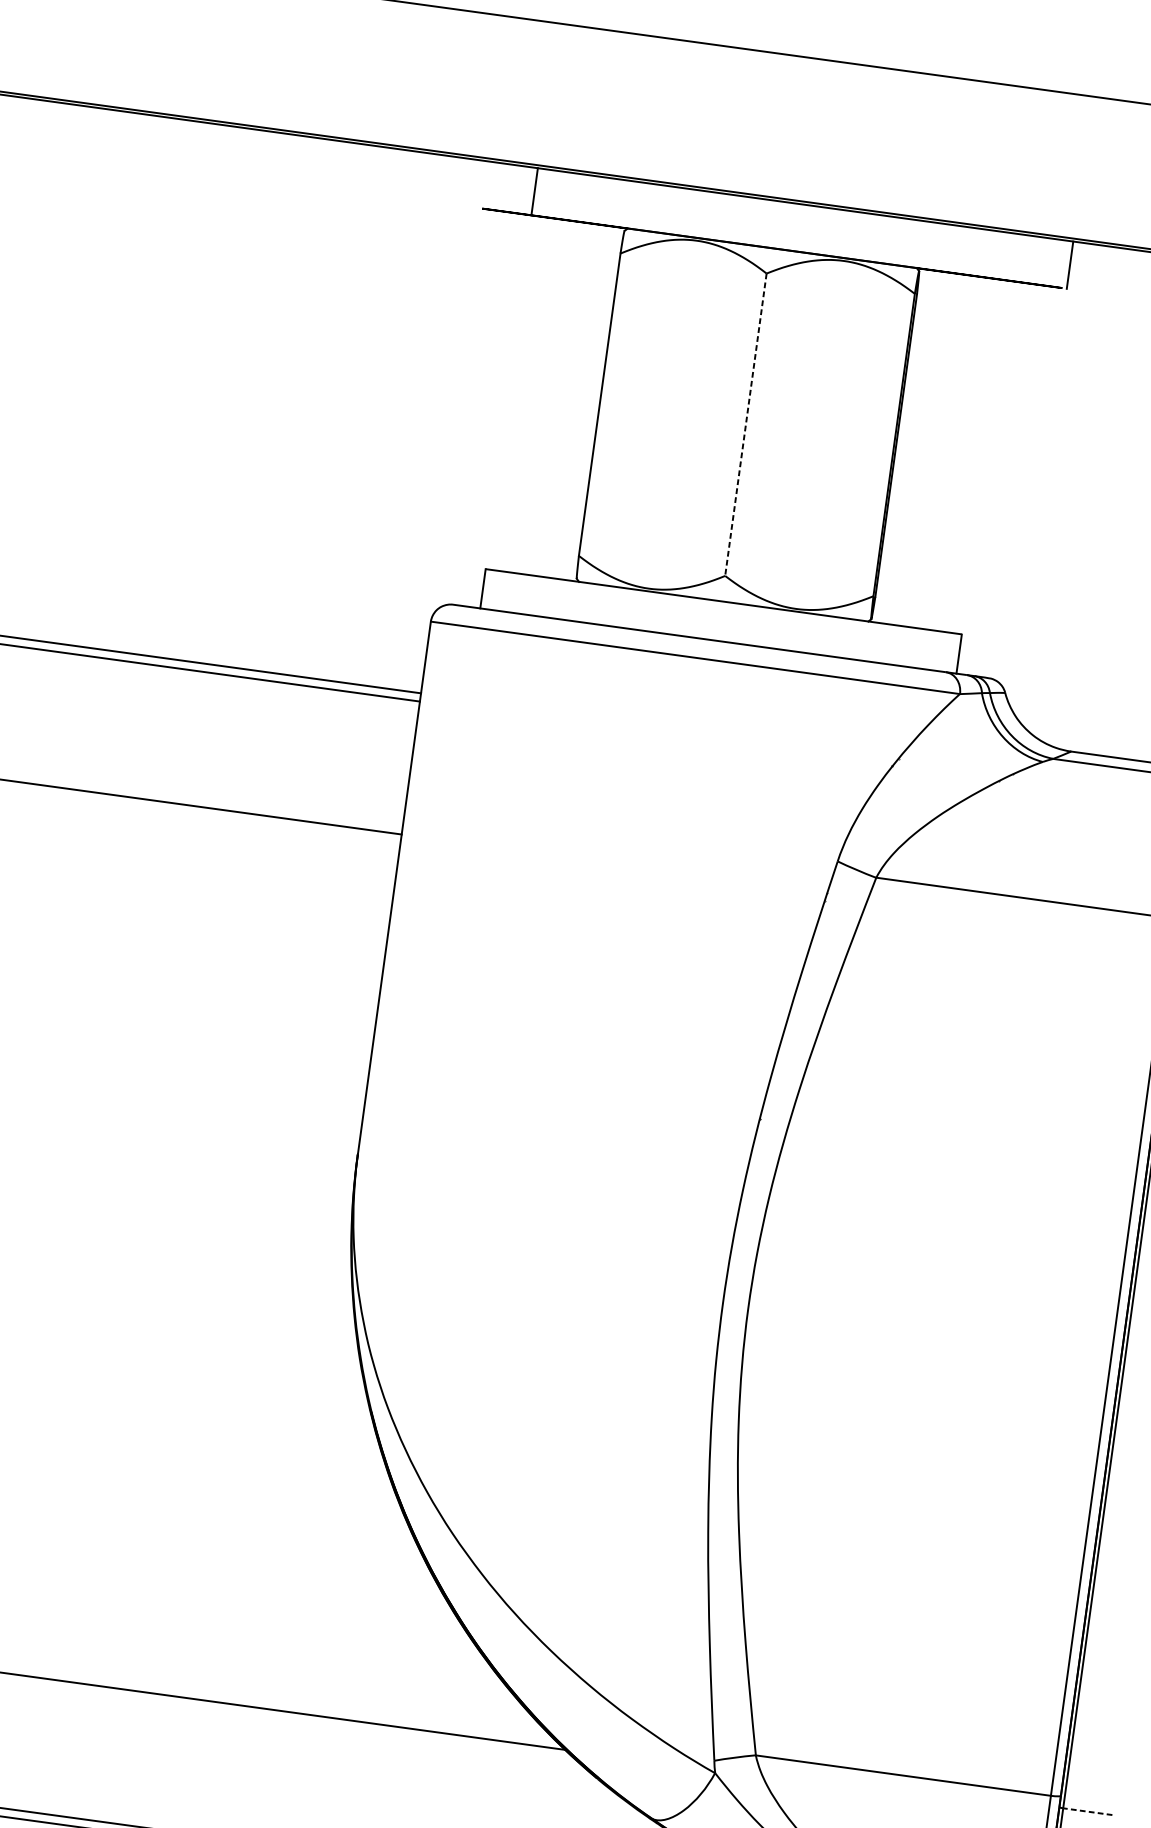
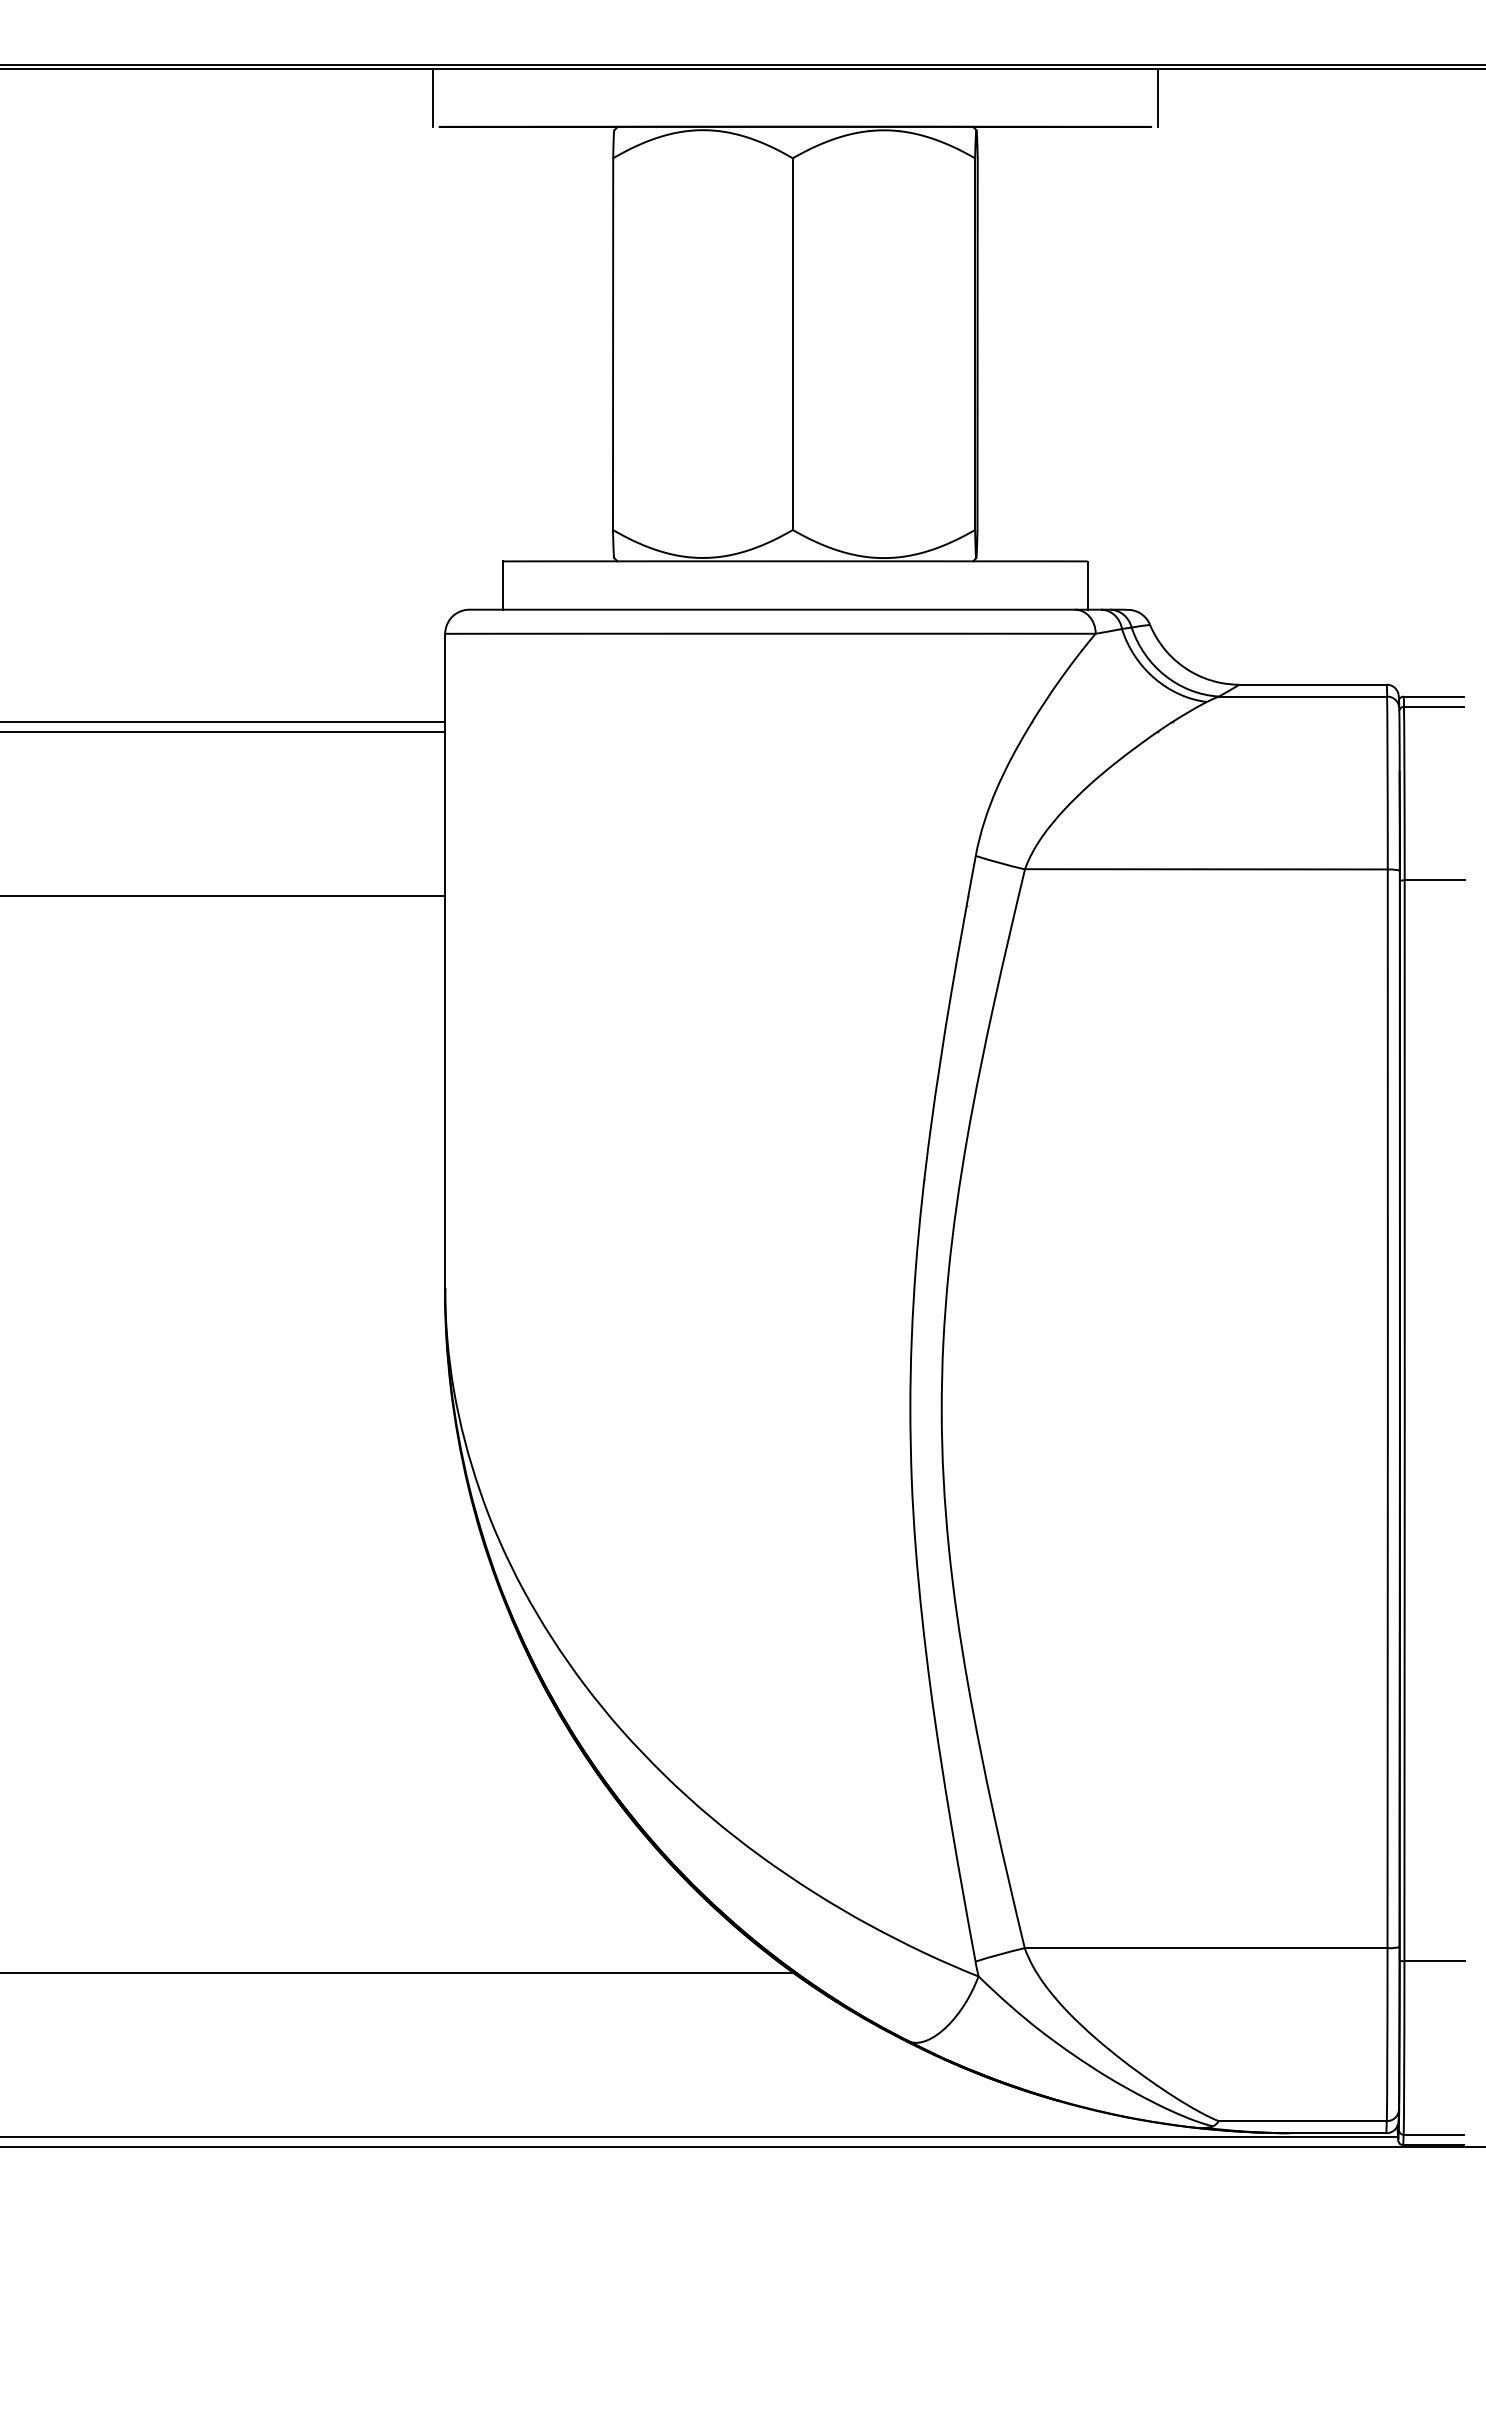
line: (534, 191) -> (433, 97), moved
line: (745, 425) -> (792, 344), dashed -> solid
line: (1087, 1811) -> (1434, 1961), dashed -> solid

